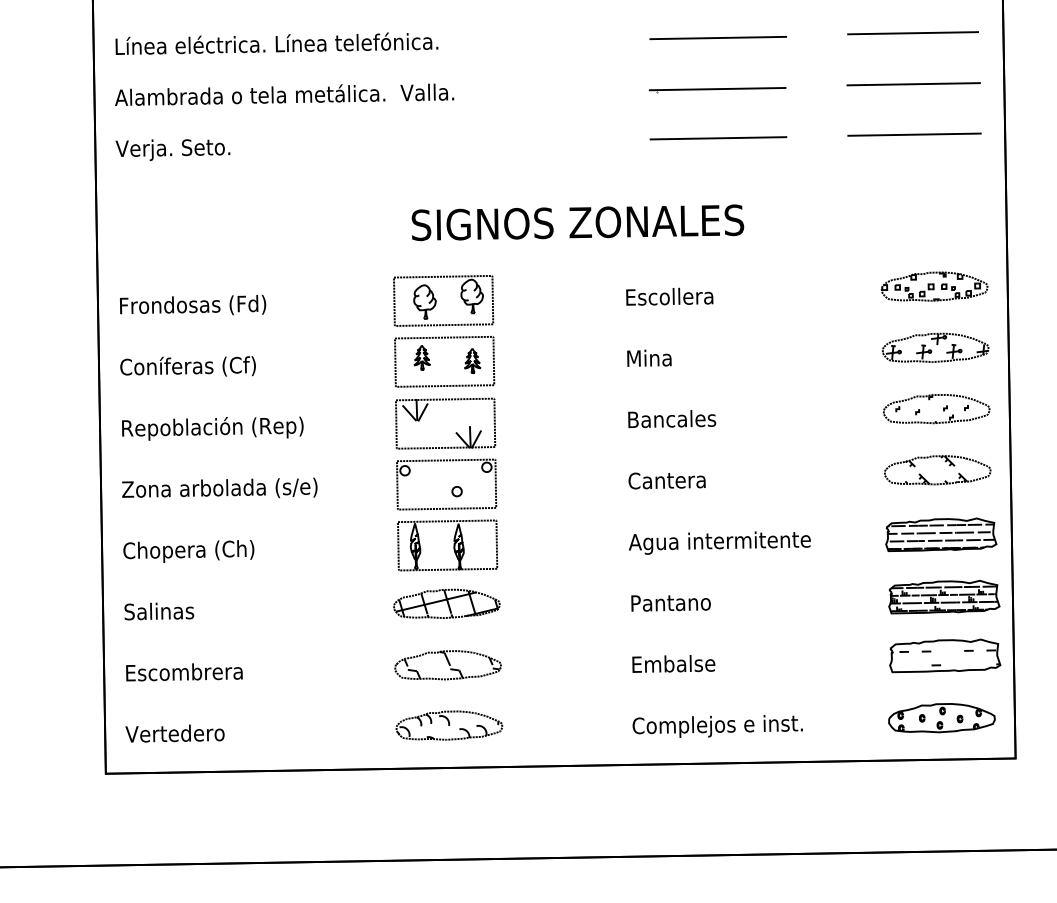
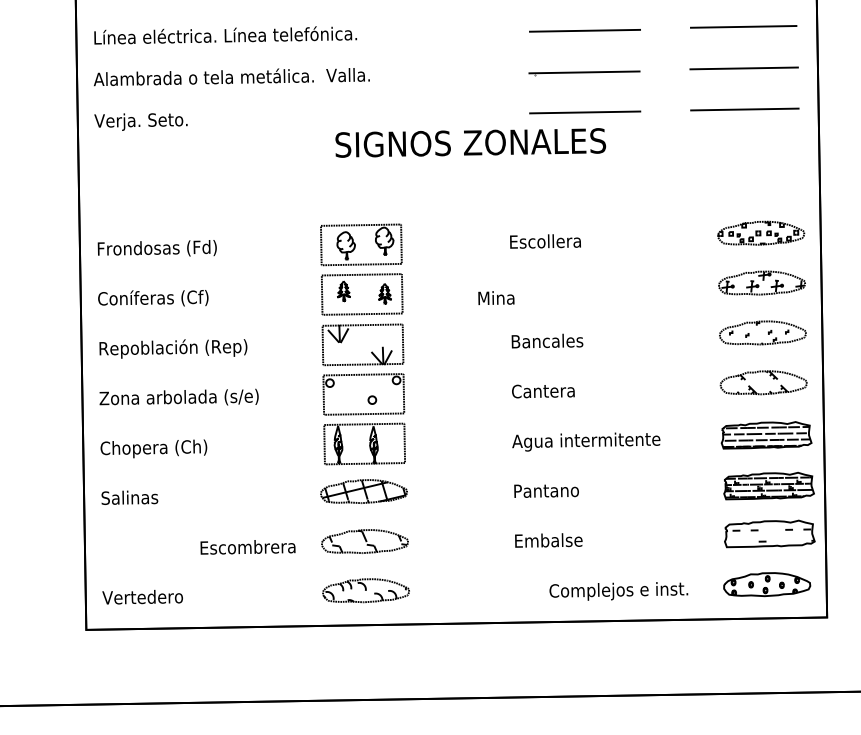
text: (577, 222) -> (470, 142), moved
text: (649, 357) -> (496, 297), moved
text: (184, 672) -> (248, 547), moved
text: (717, 726) -> (618, 591), moved

